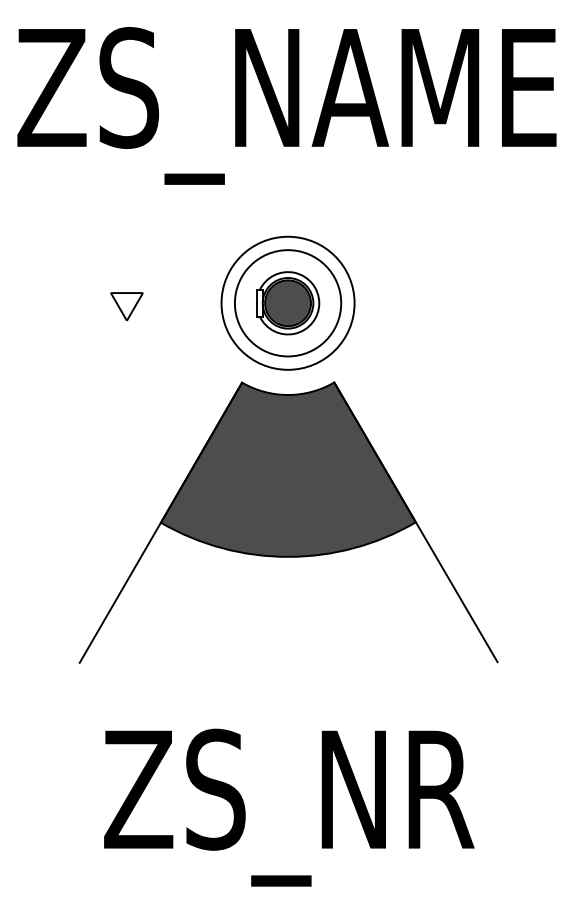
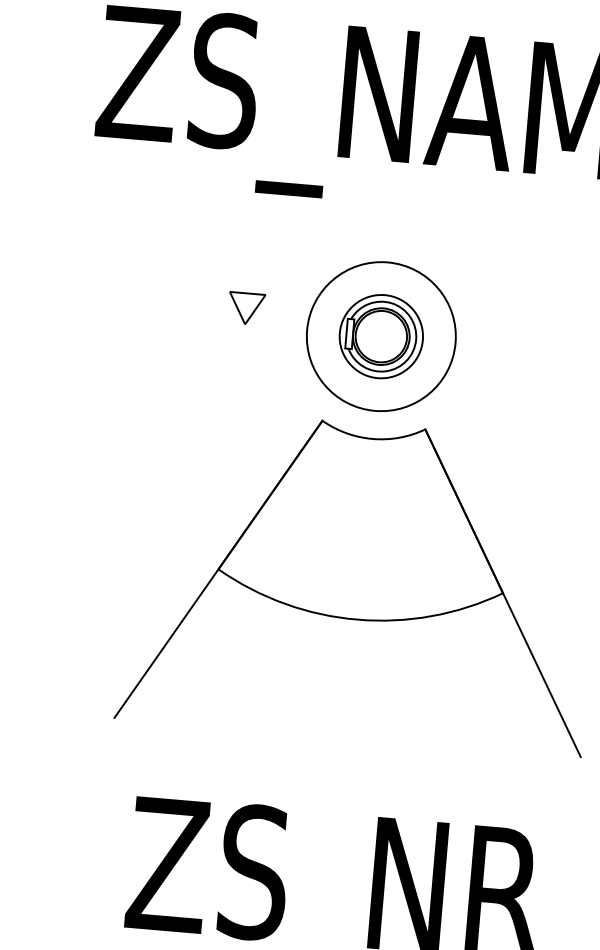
circle: (287, 303) -> (380, 336), size x0.7
fill: (288, 303) -> (381, 336), removed
part: (126, 306) -> (245, 308), moved
fill: (287, 469) -> (364, 522), removed

